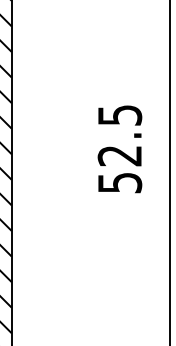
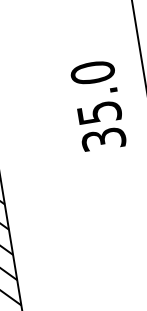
text: (119, 148) -> (97, 105), 52.5 -> 35.0

